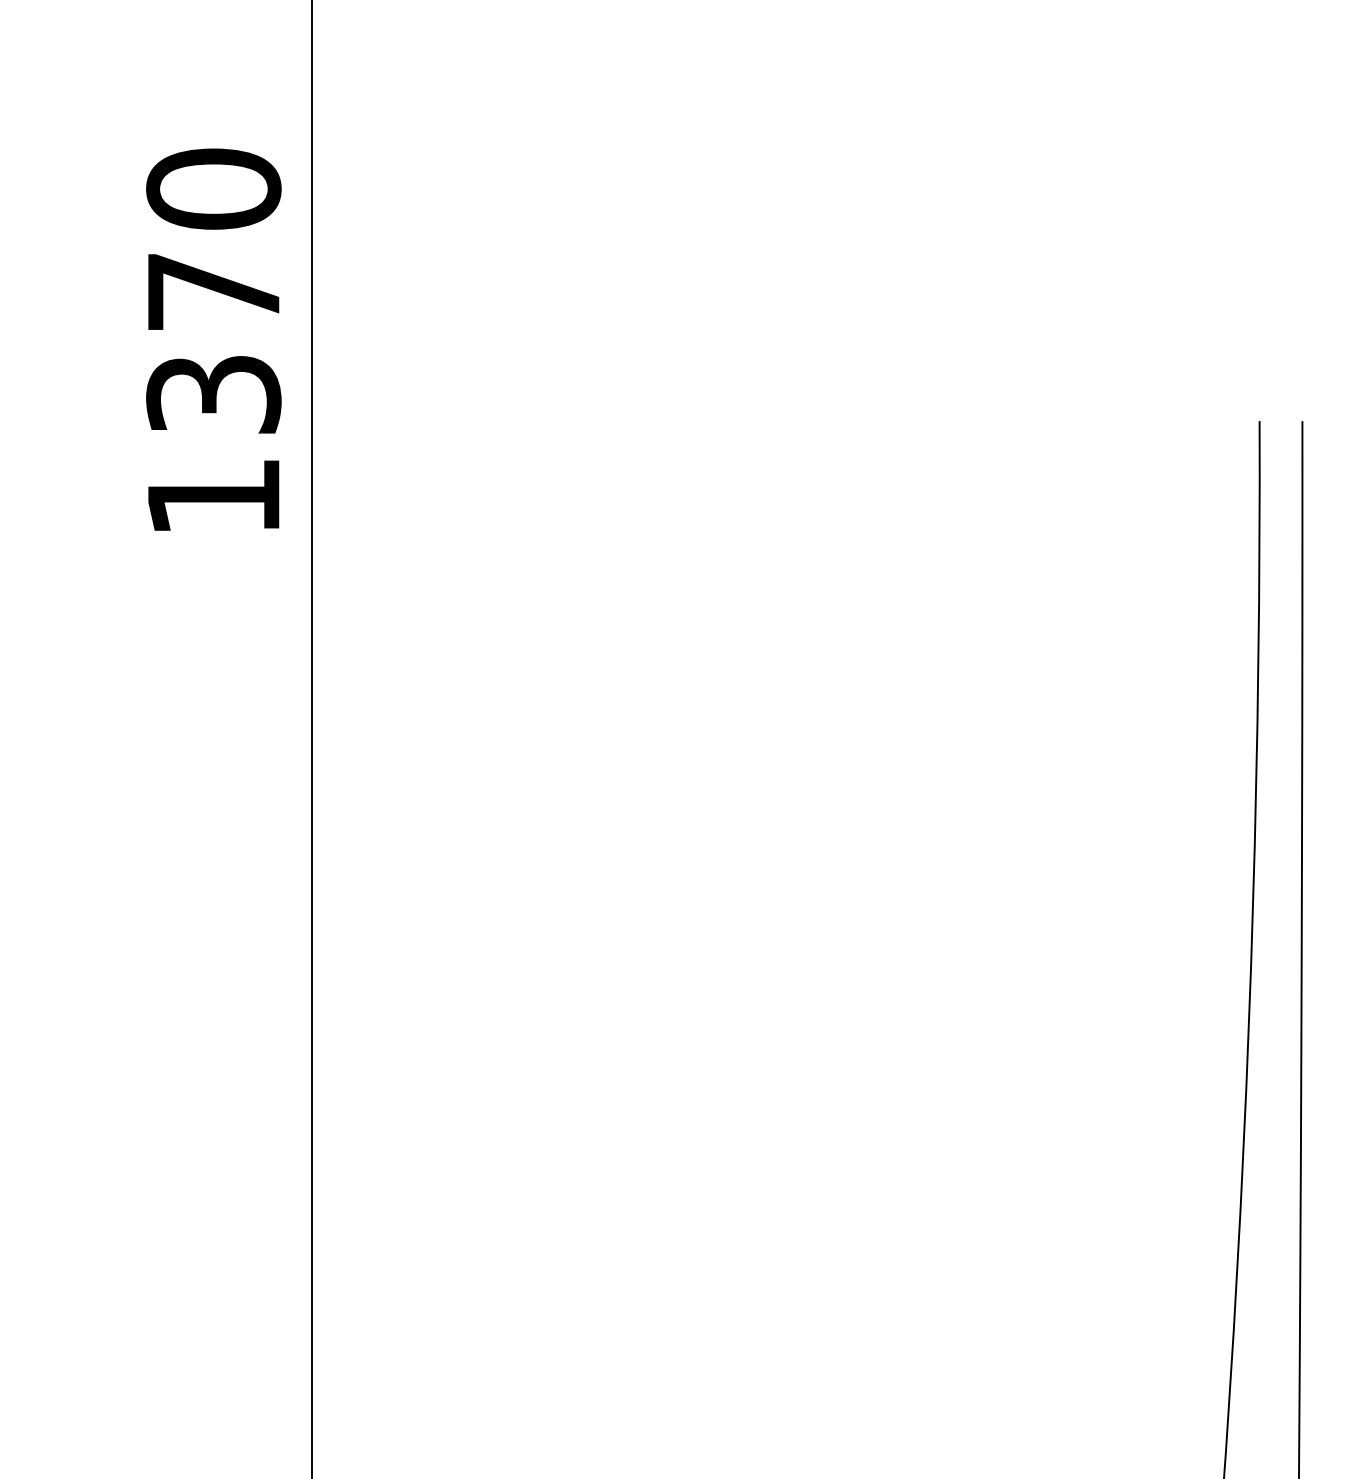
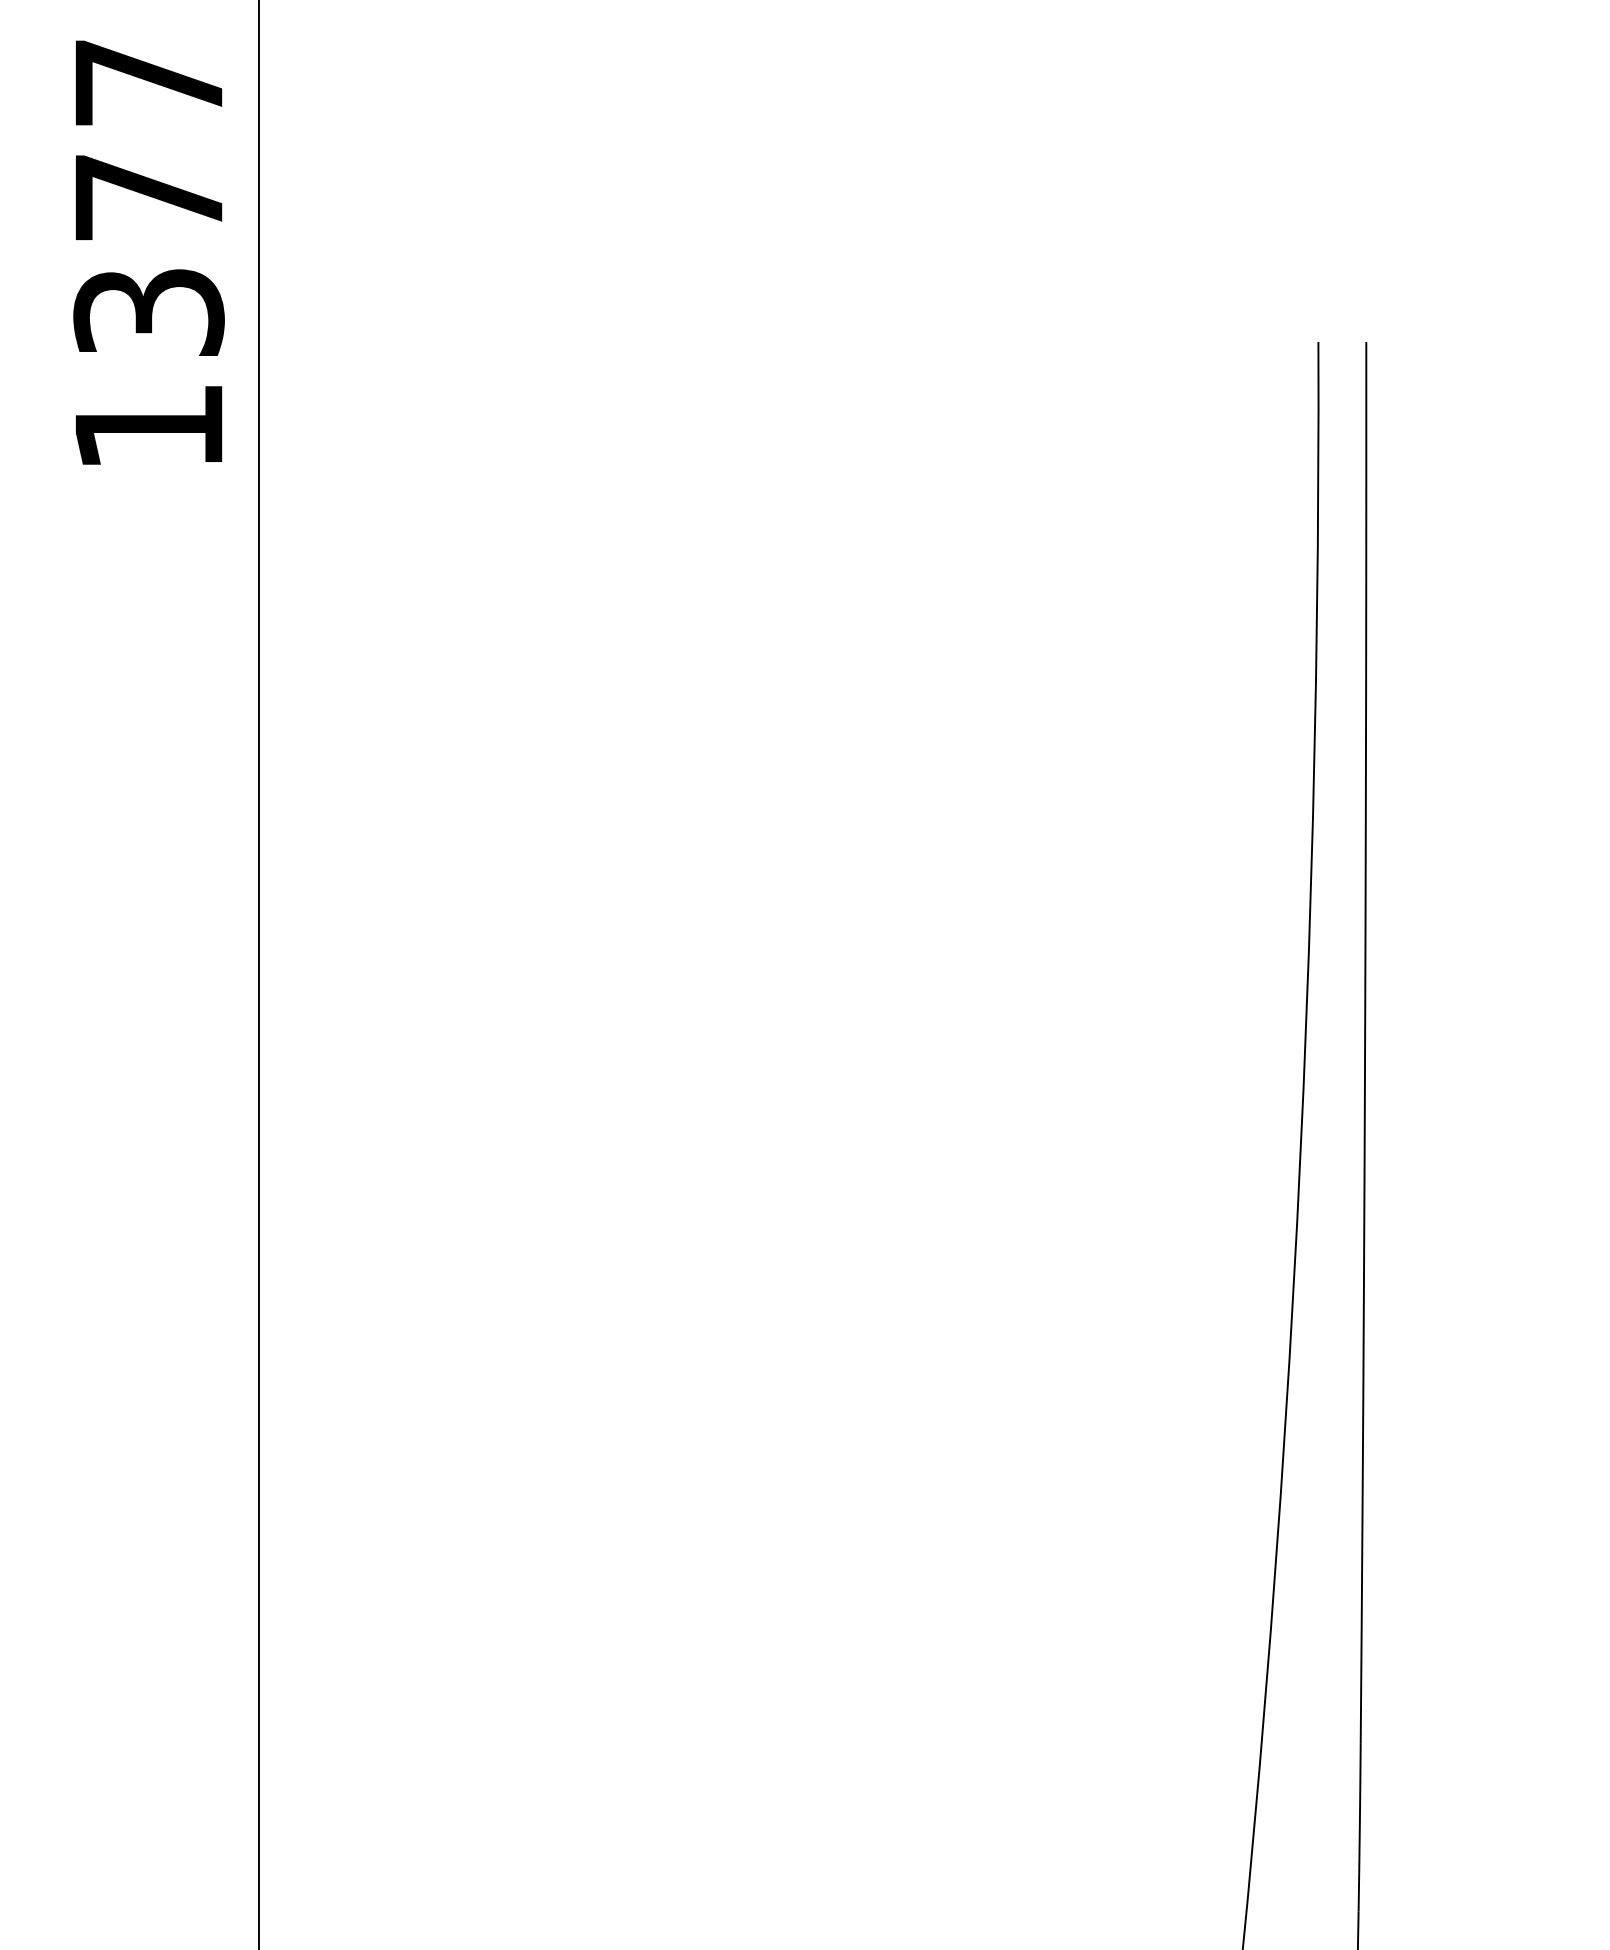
text: (213, 188) -> (148, 82), 1370 -> 1377

